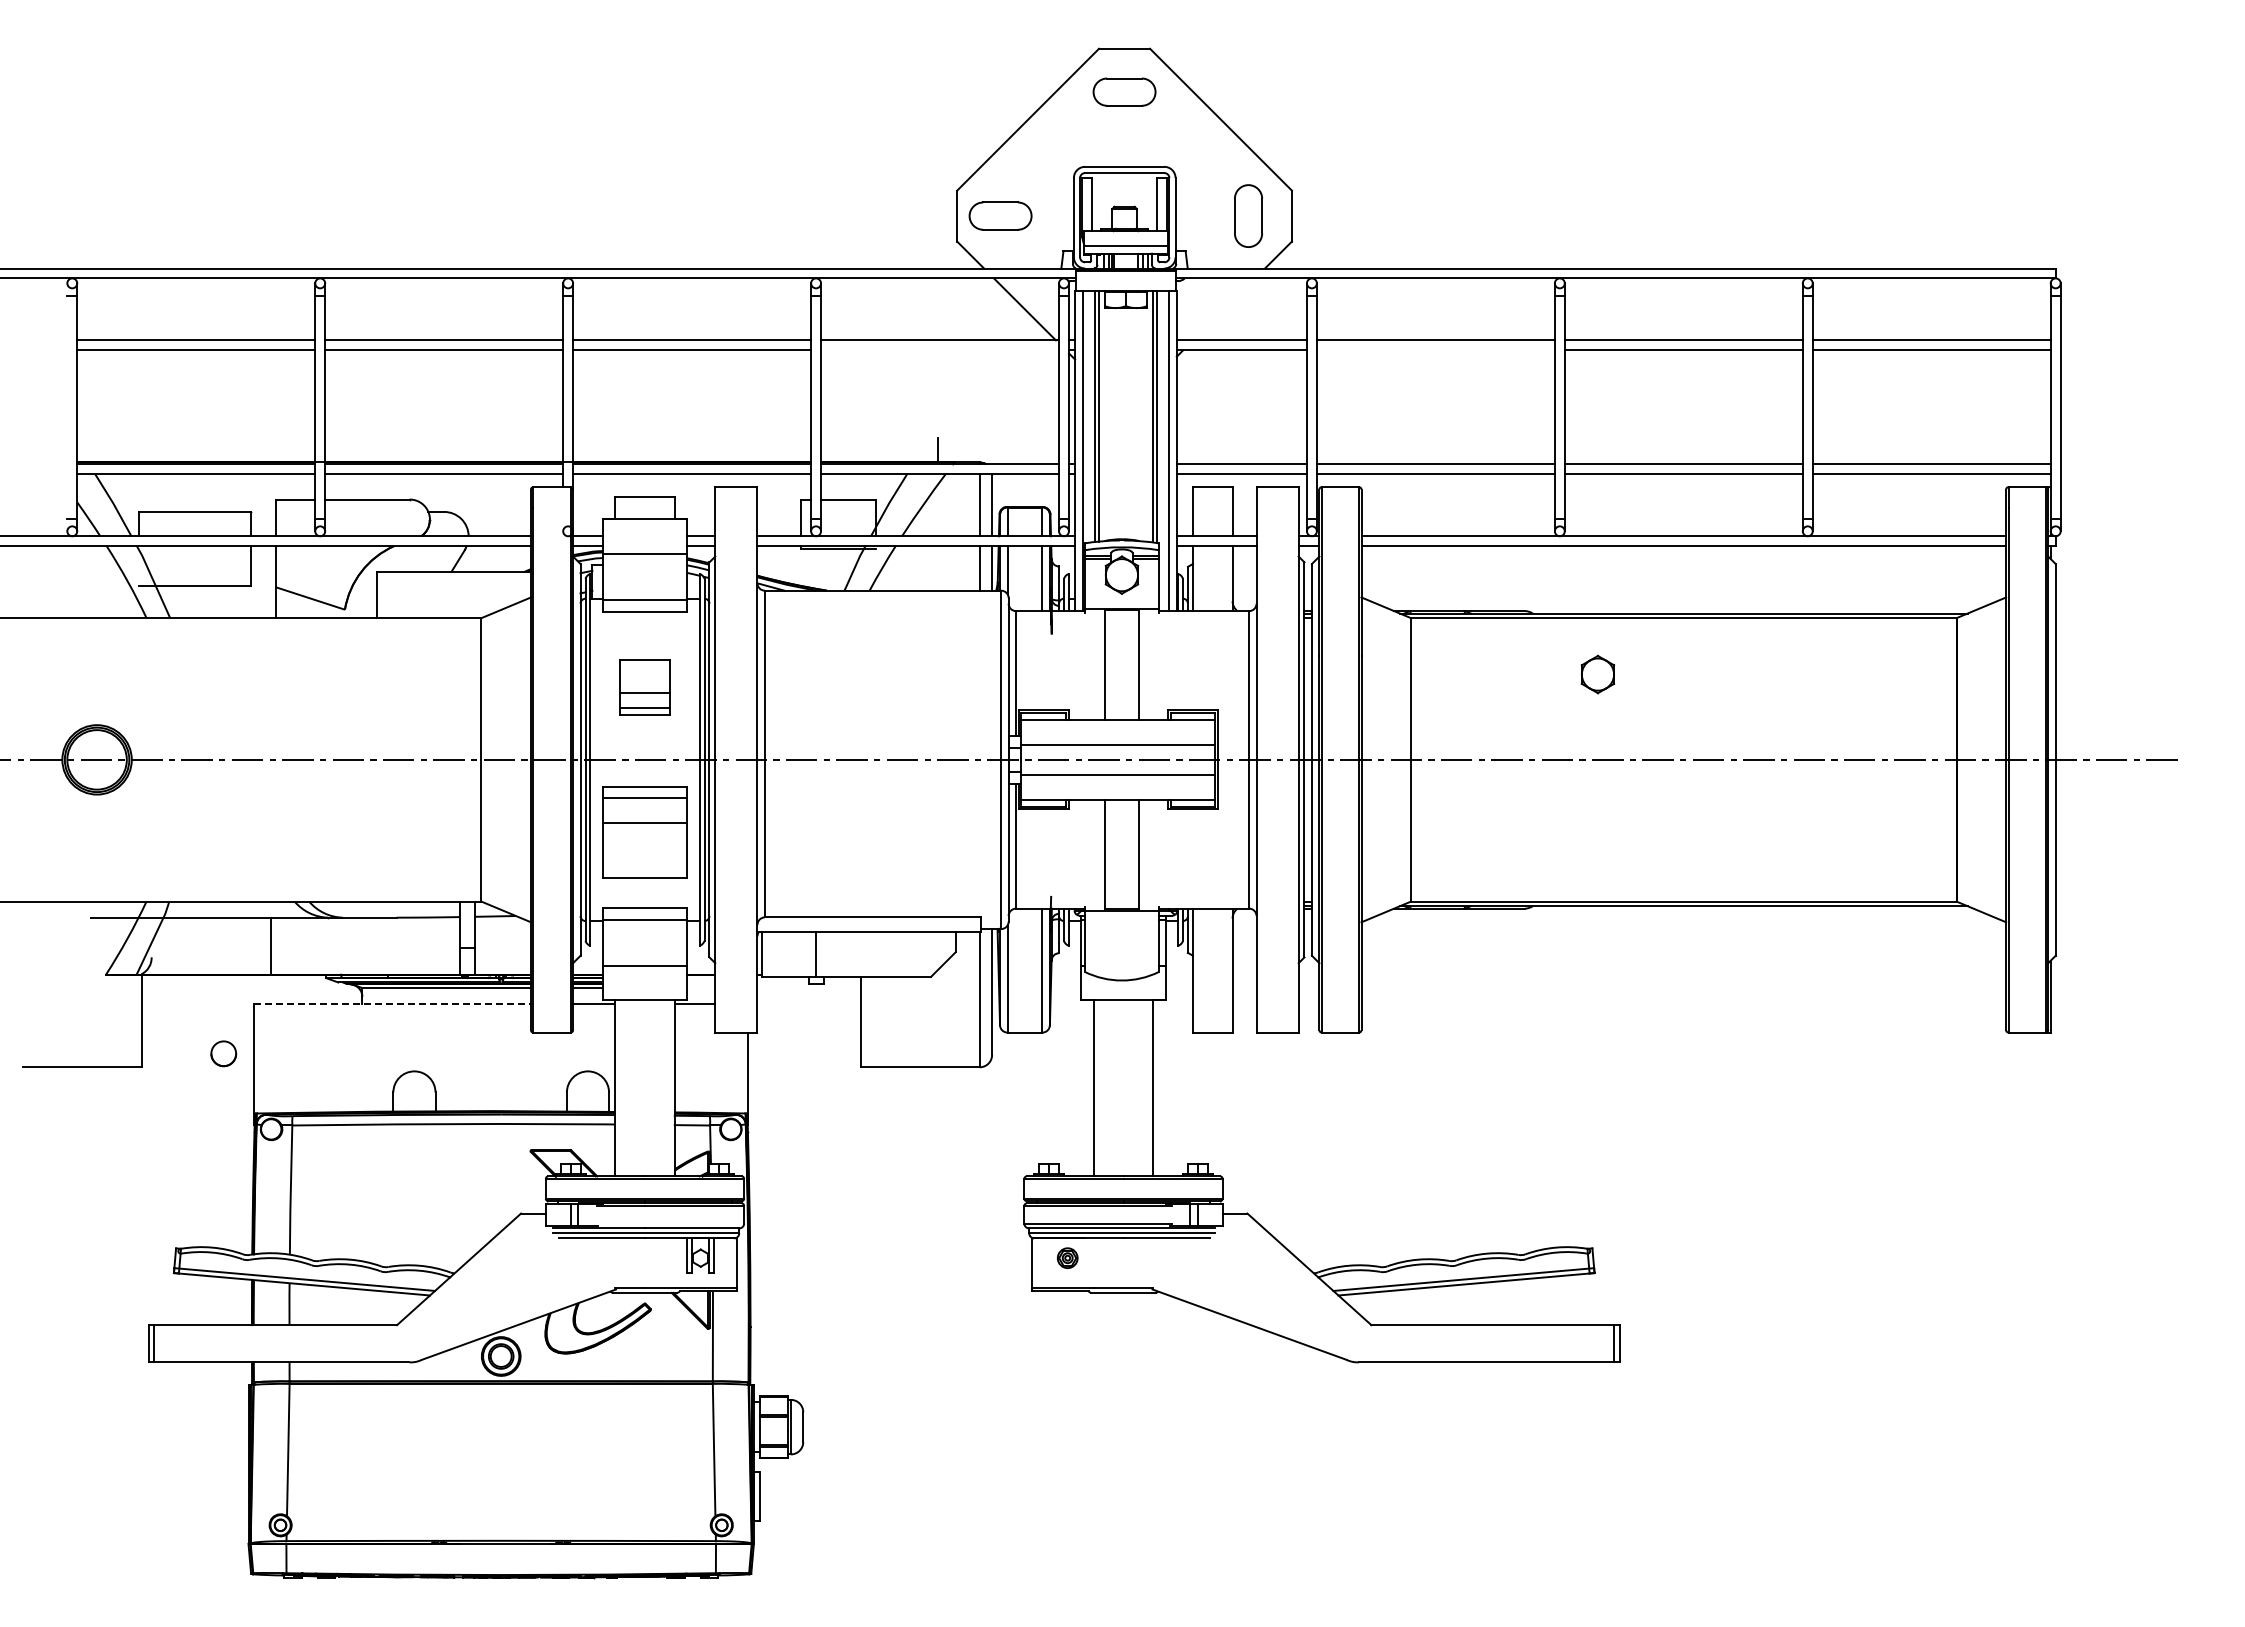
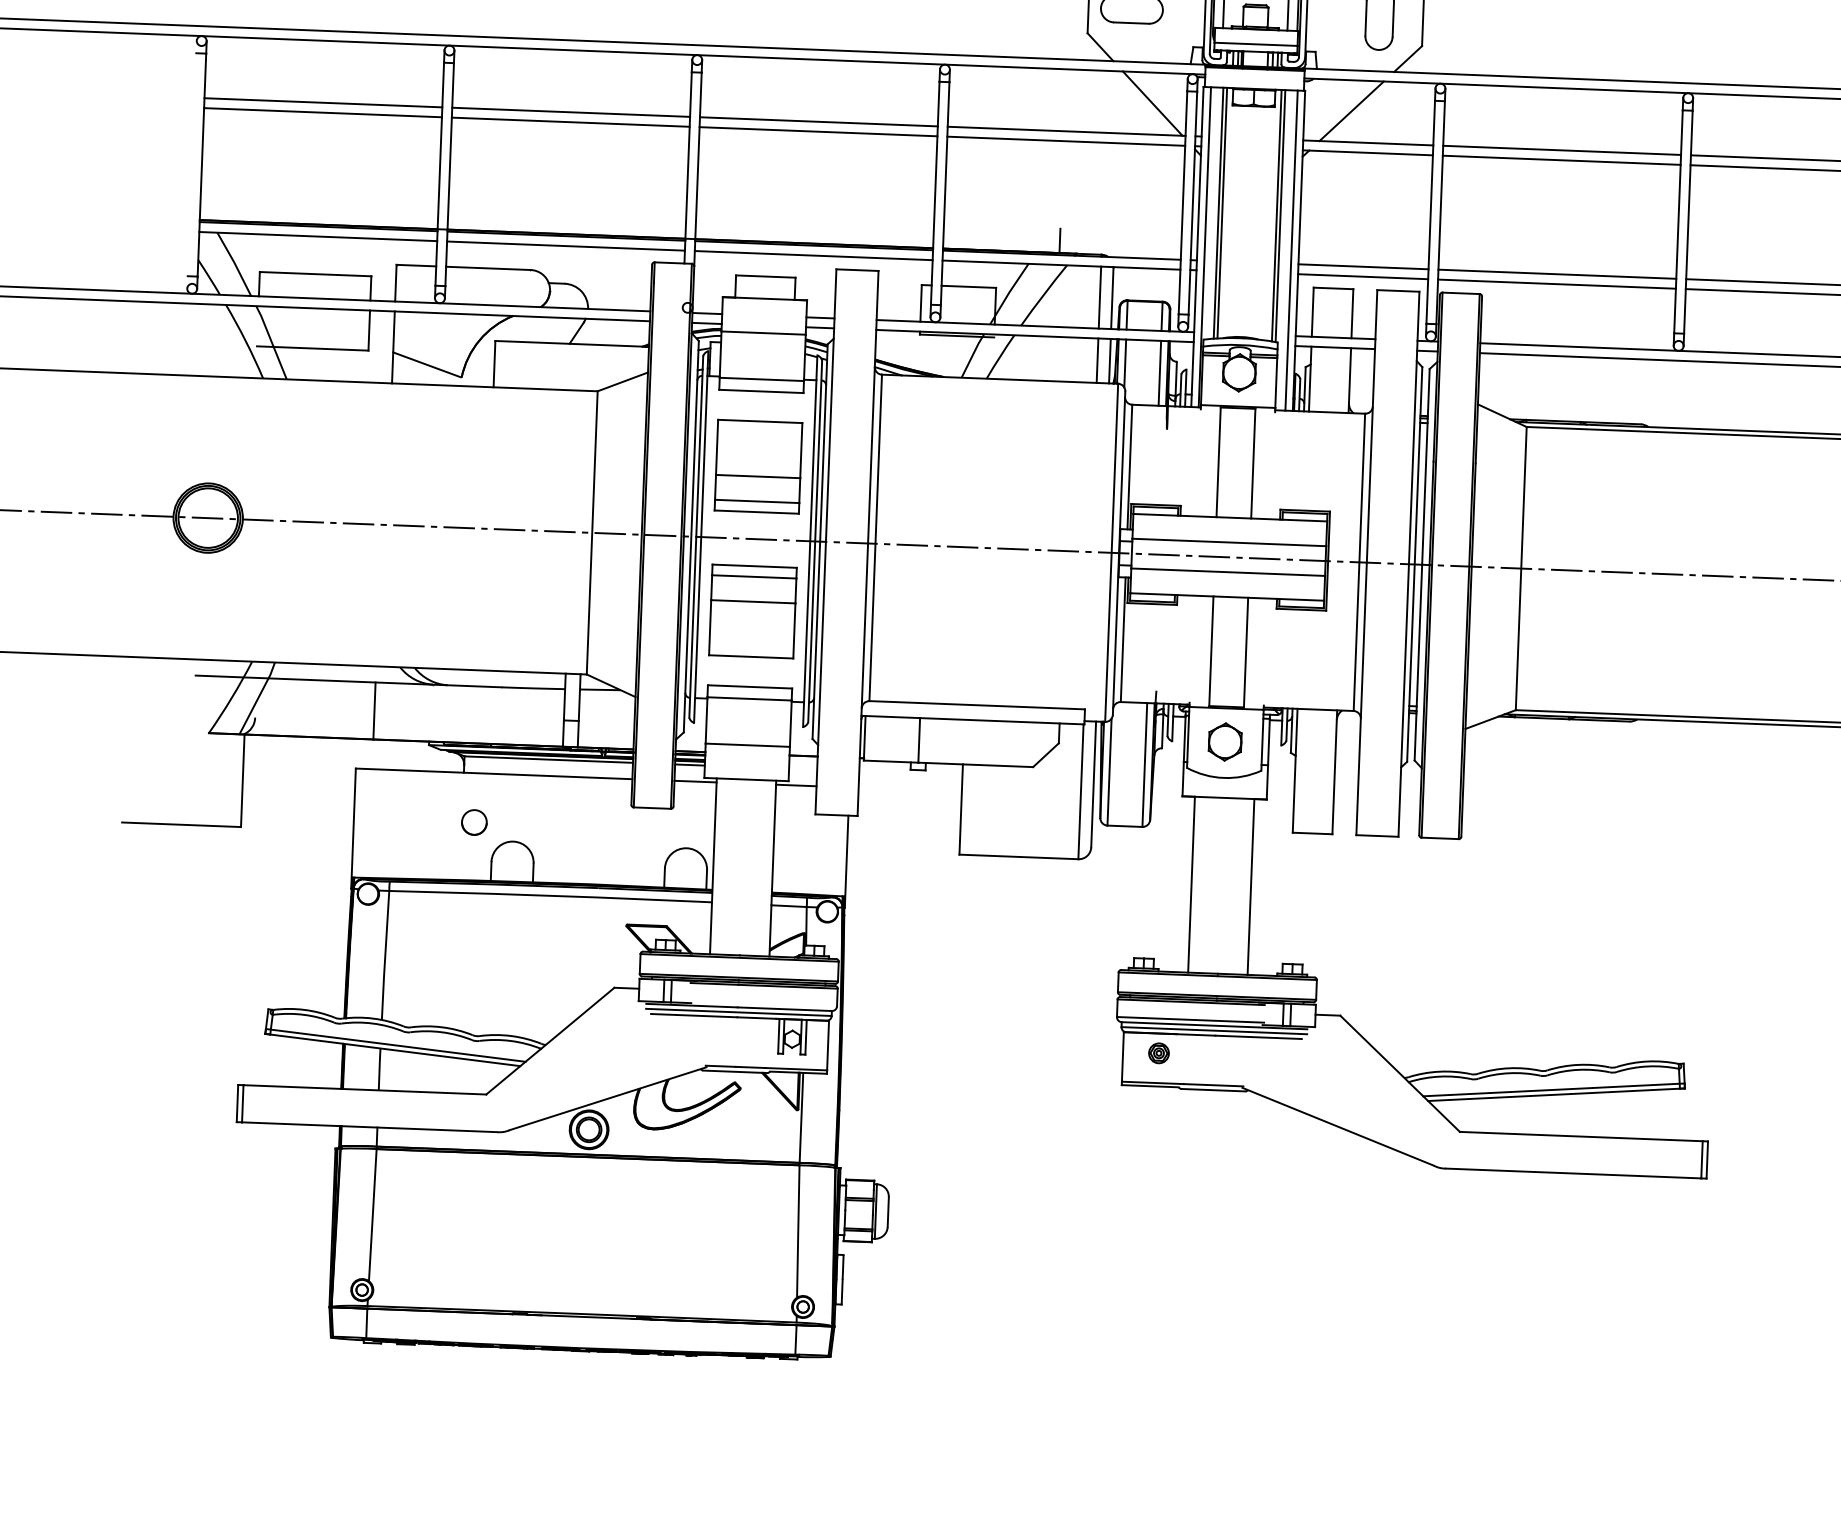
line: (1224, 309) -> (1352, 111), added
line: (940, 350) -> (1066, 141), added
line: (1435, 350) -> (1561, 160), added
part: (1597, 674) -> (1224, 741), moved
part: (644, 687) -> (758, 466), size x1.67
line: (393, 1004) -> (495, 773), dashed -> solid
part: (223, 1053) -> (474, 822), moved

